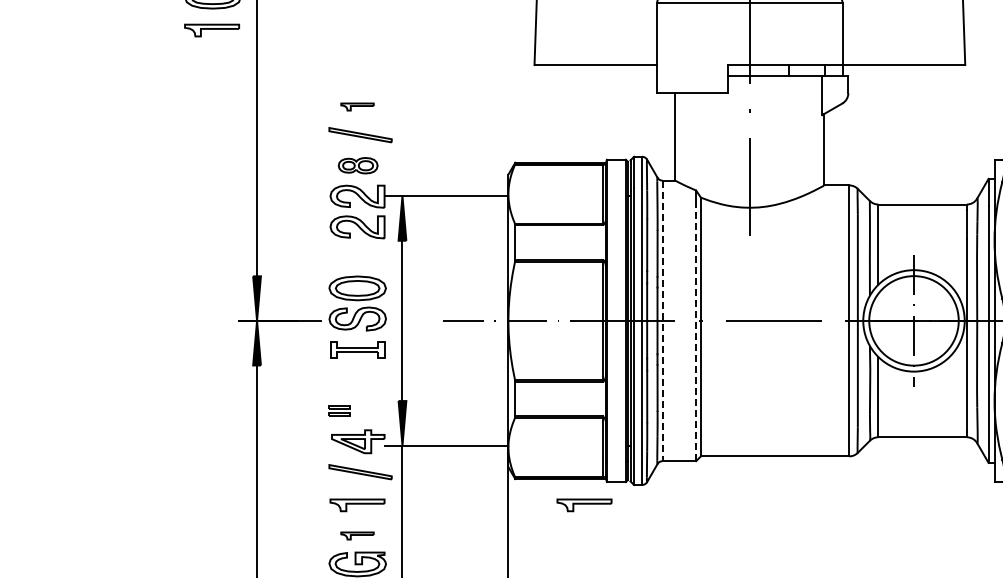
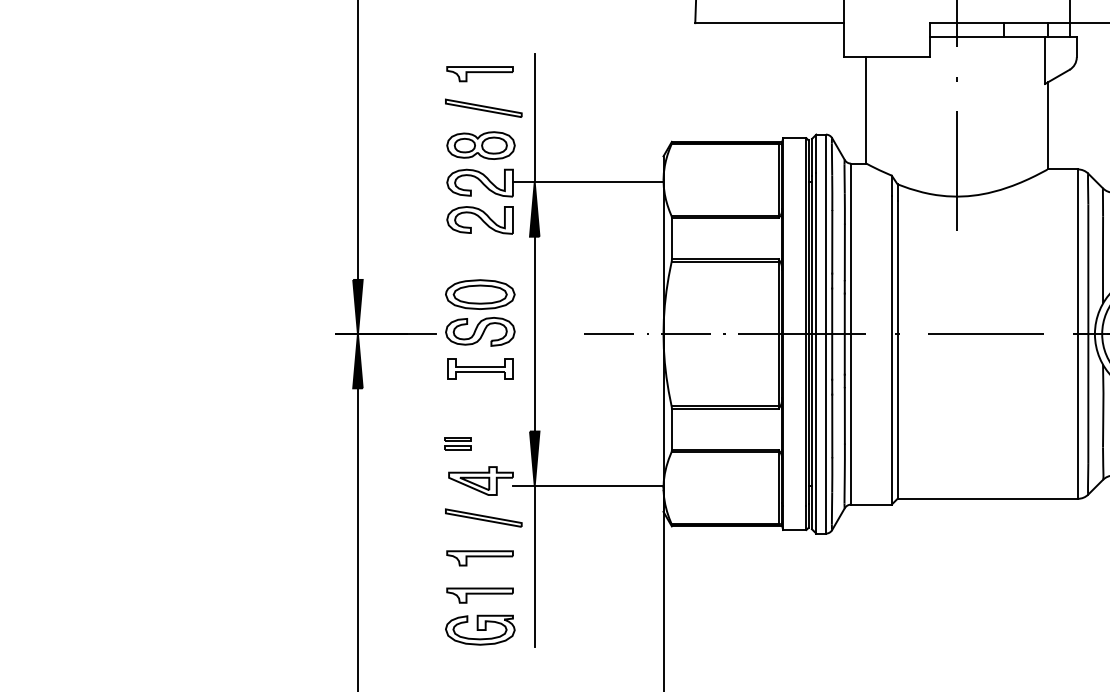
part: (357, 106) -> (480, 73), size x1.67
line: (402, 143) -> (534, 118), added
part: (357, 165) -> (480, 145), size x1.43
line: (662, 321) -> (850, 334), dashed -> solid
line: (696, 334) -> (892, 350), dashed -> solid
part: (584, 505) -> (756, 558), removed
part: (357, 535) -> (480, 595), size x1.67

